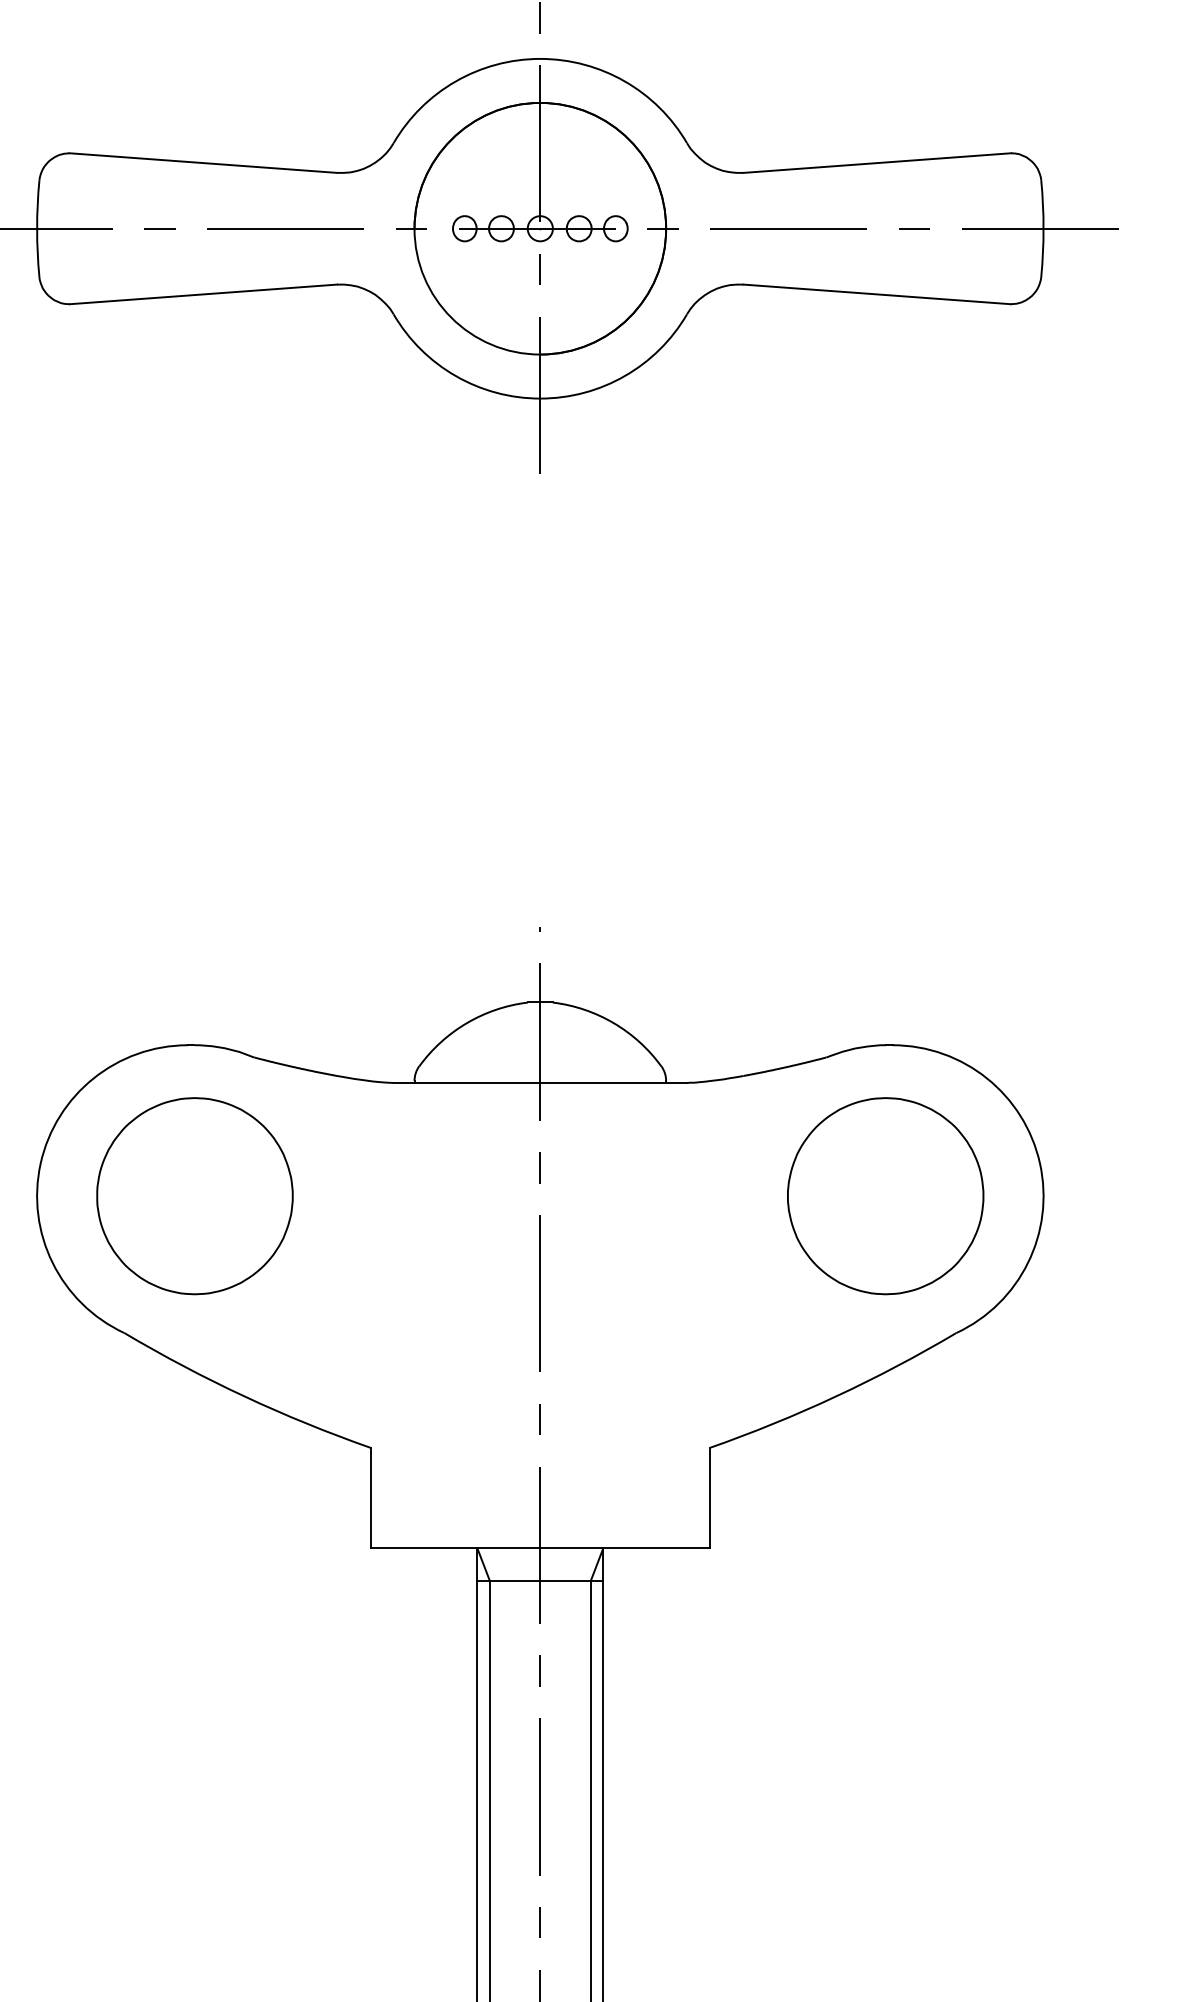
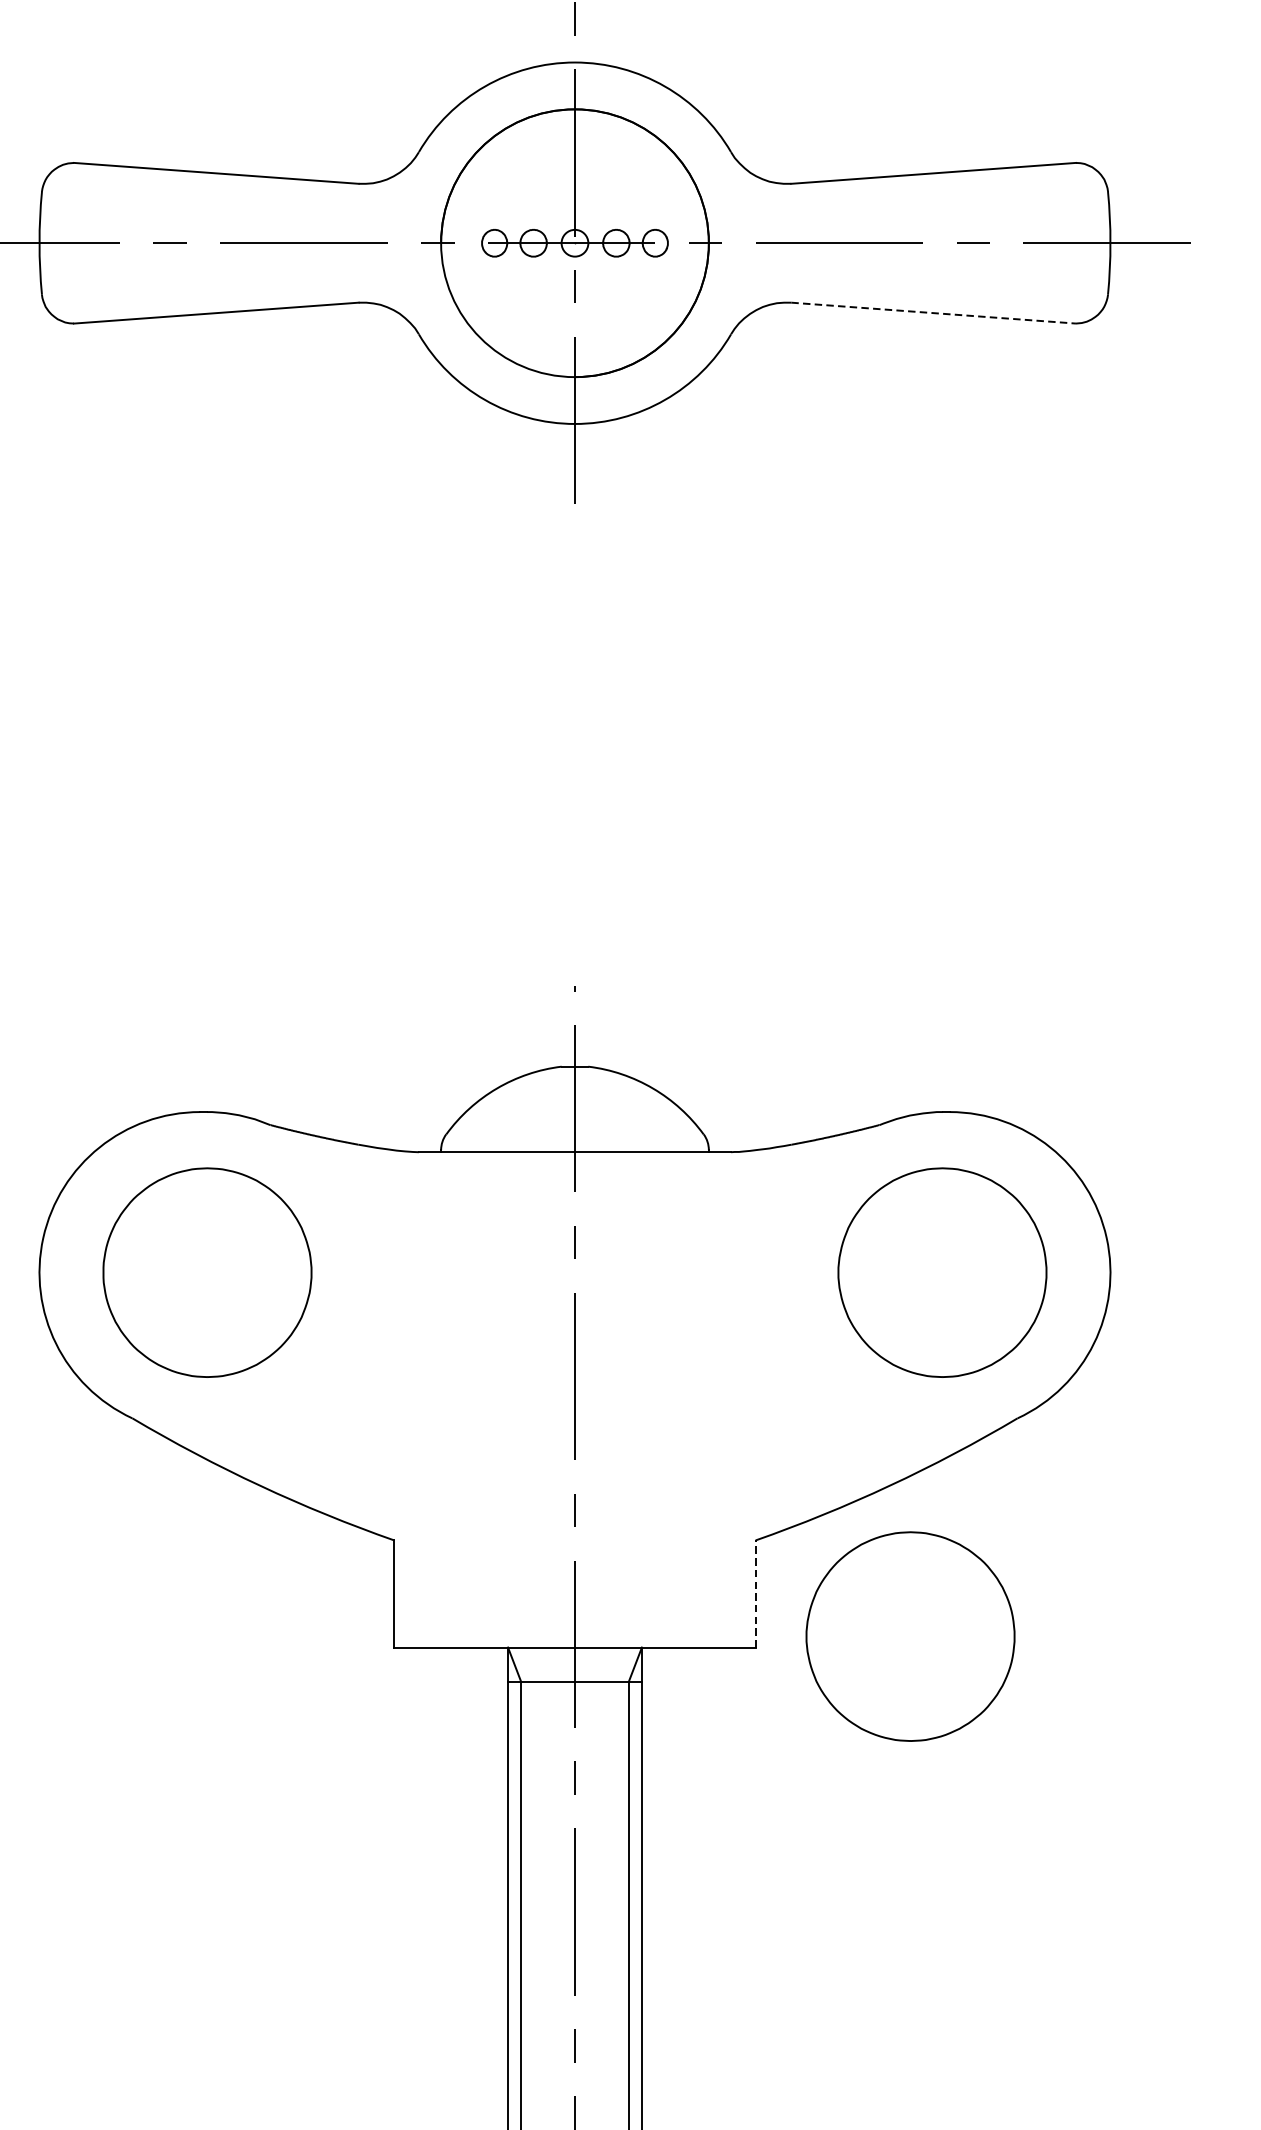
line: (877, 294) -> (933, 313), solid -> dashed
line: (710, 1497) -> (756, 1593), solid -> dashed
part: (855, 1538) -> (910, 1636), added

